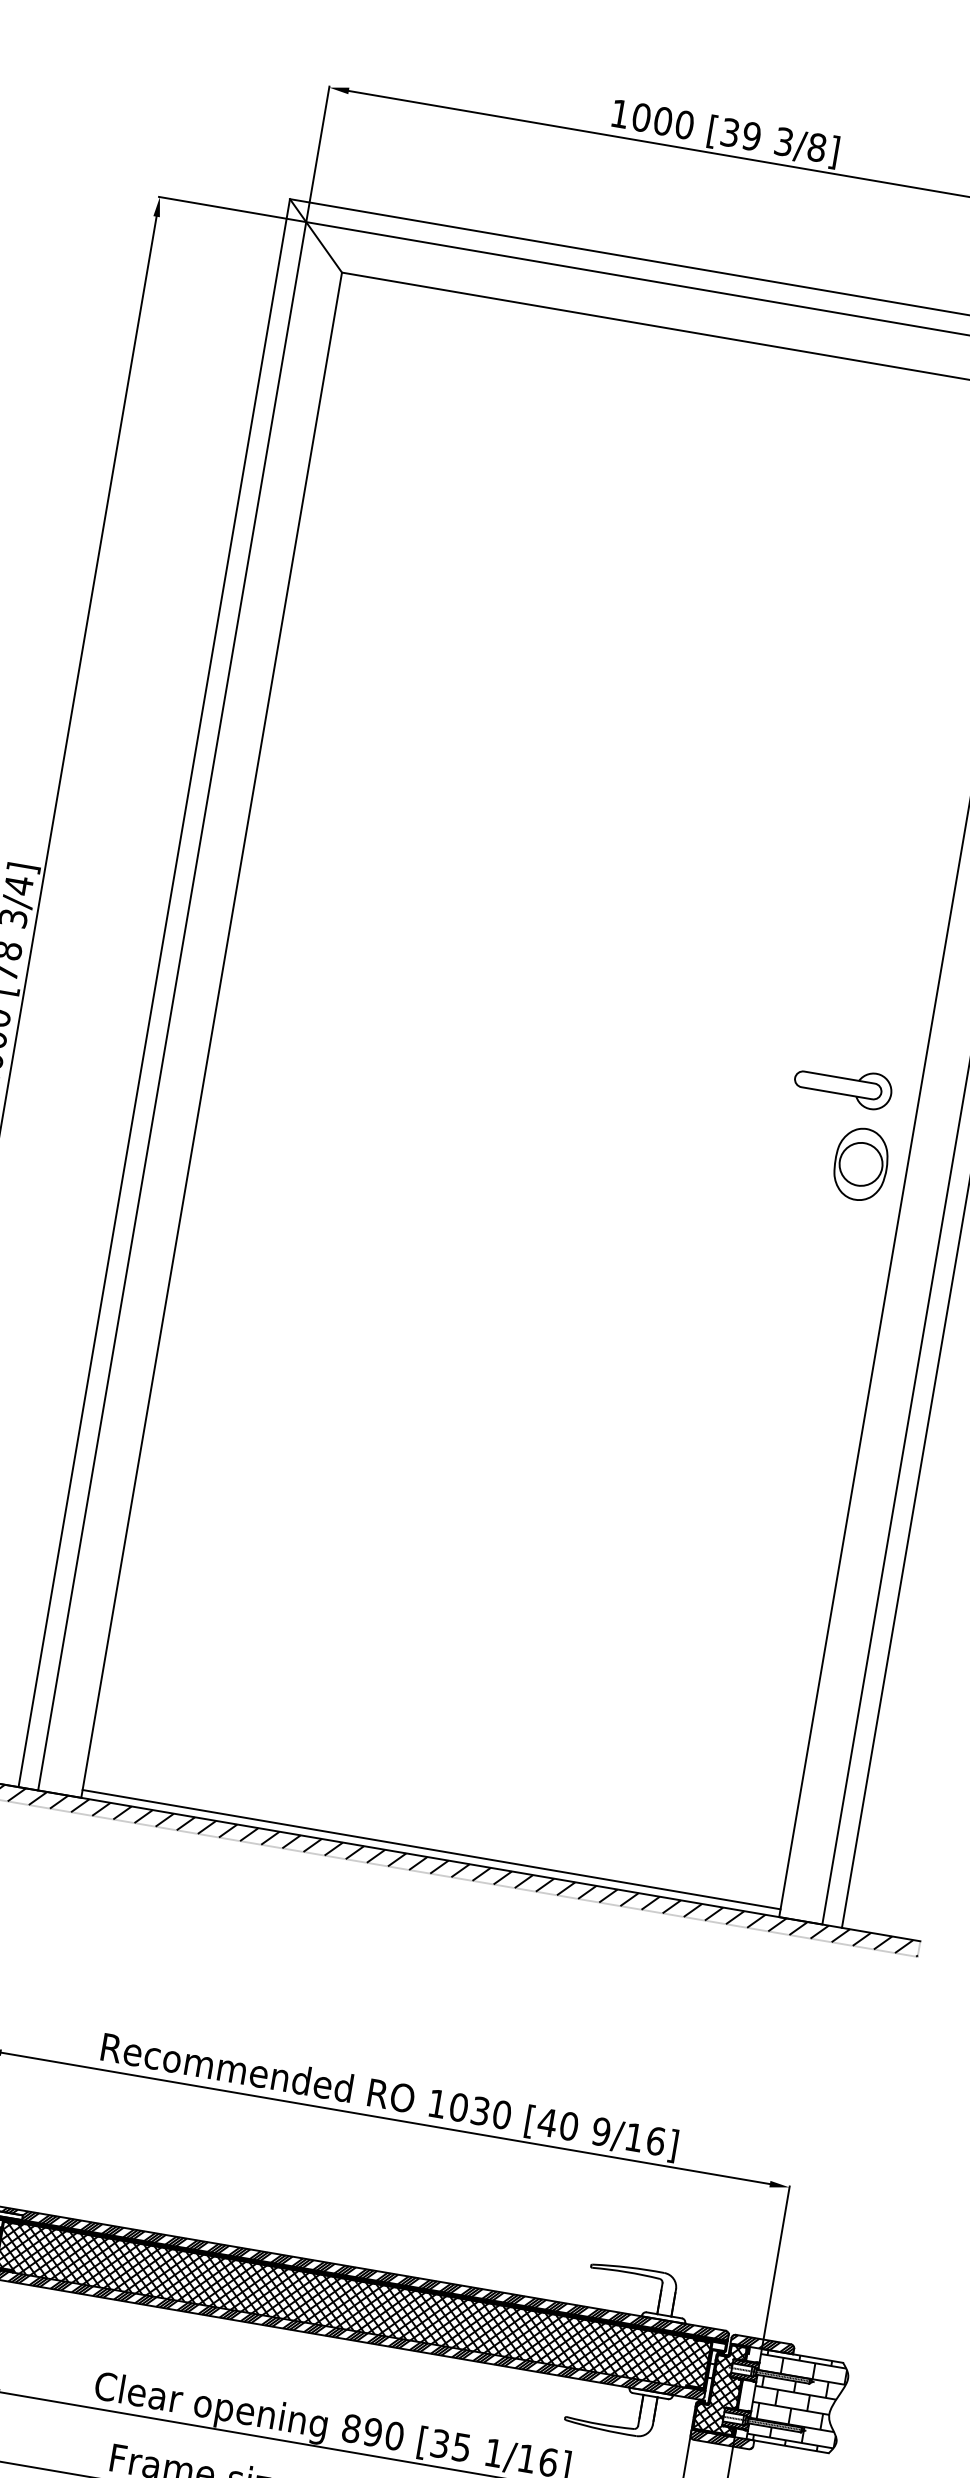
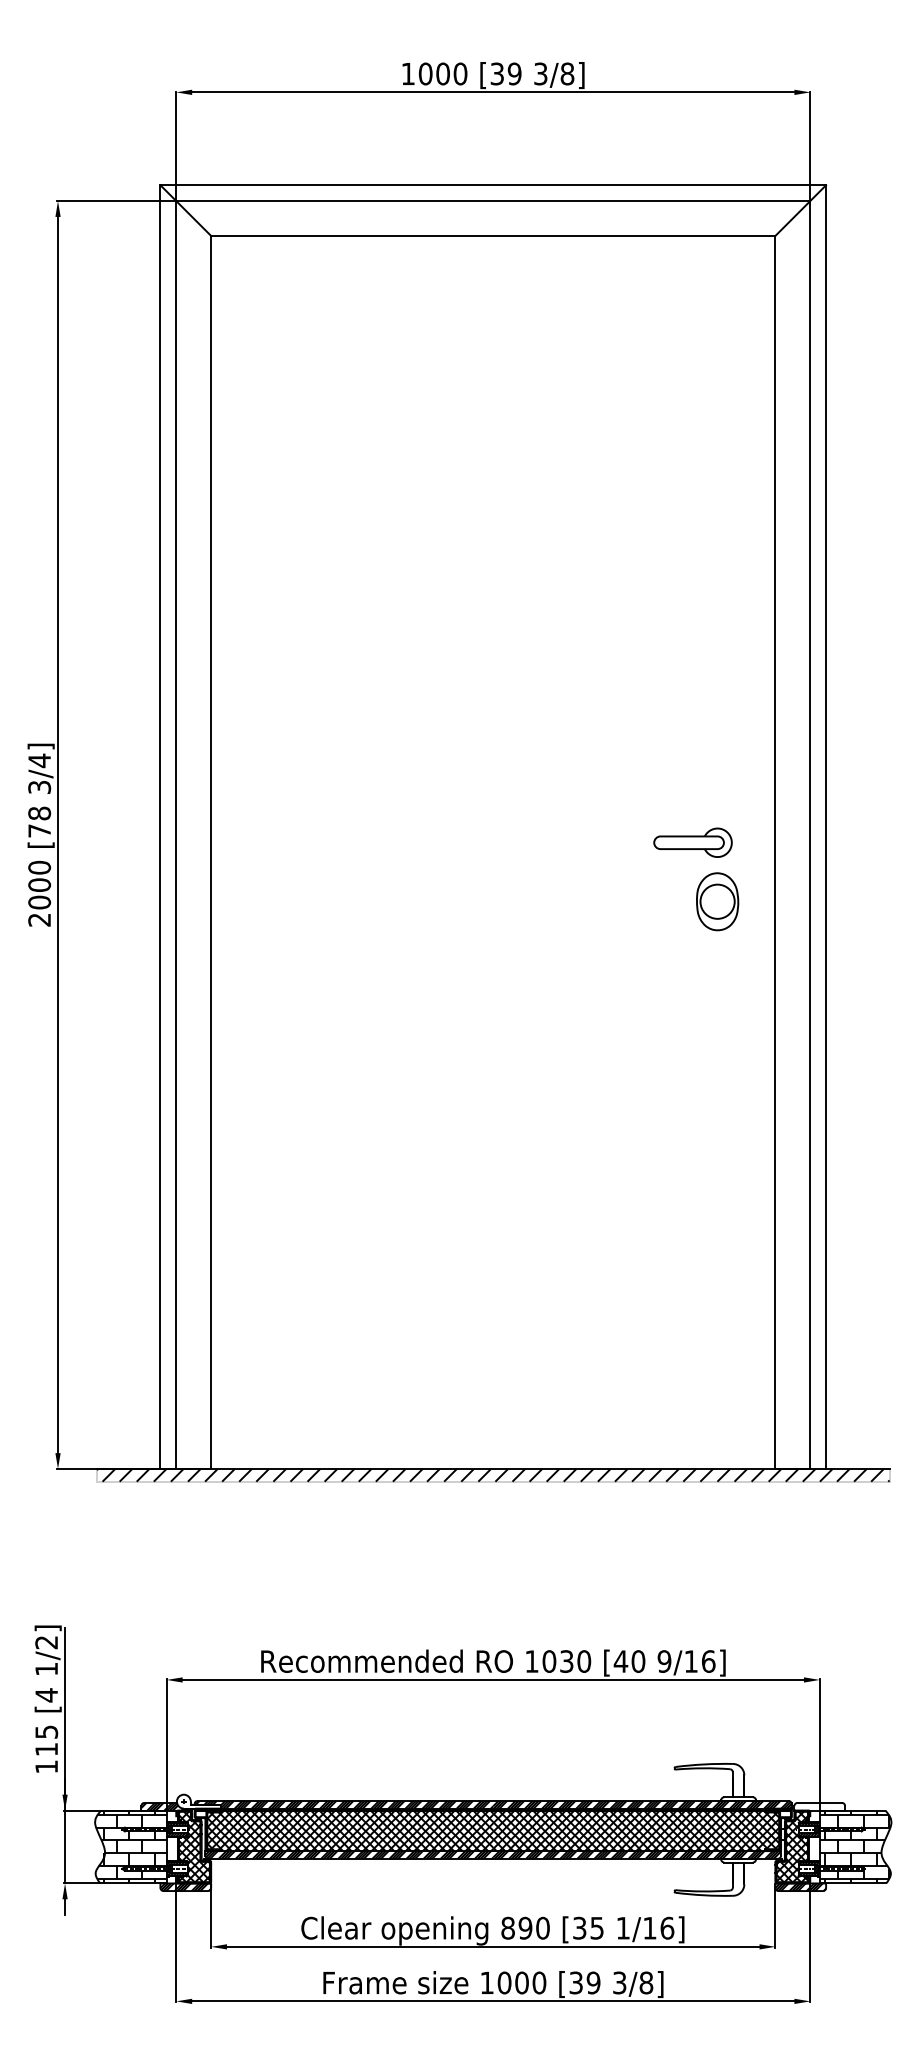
part: (839, 1132) -> (696, 879), moved
line: (431, 1849) -> (493, 1462), removed
hatch: (762, 2343) -> (819, 1806), removed

